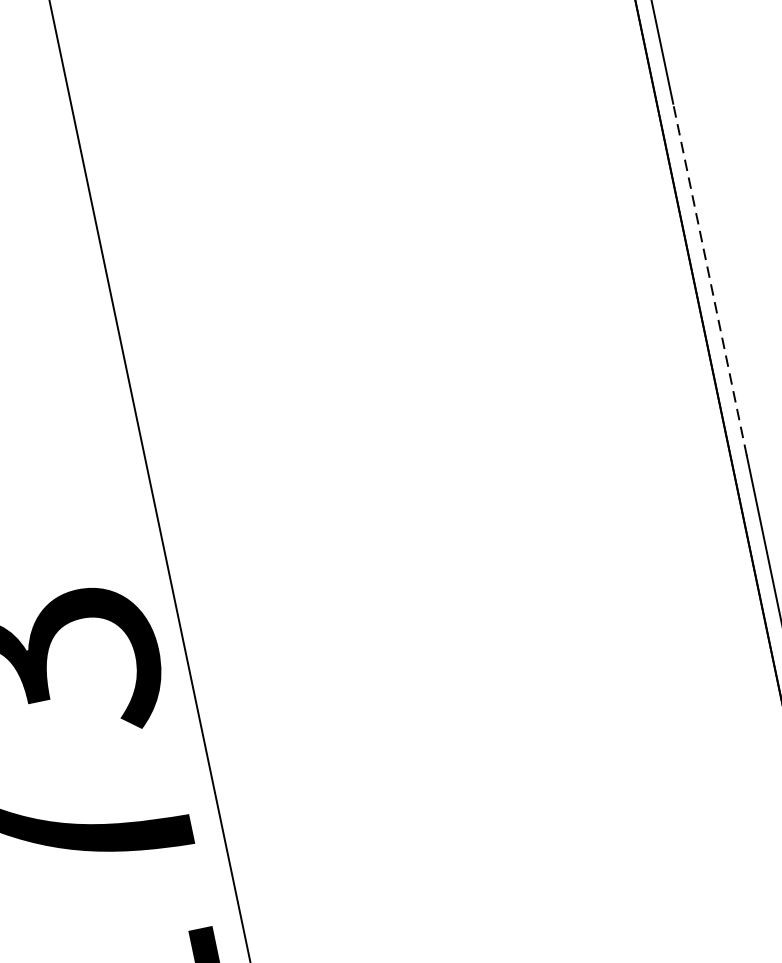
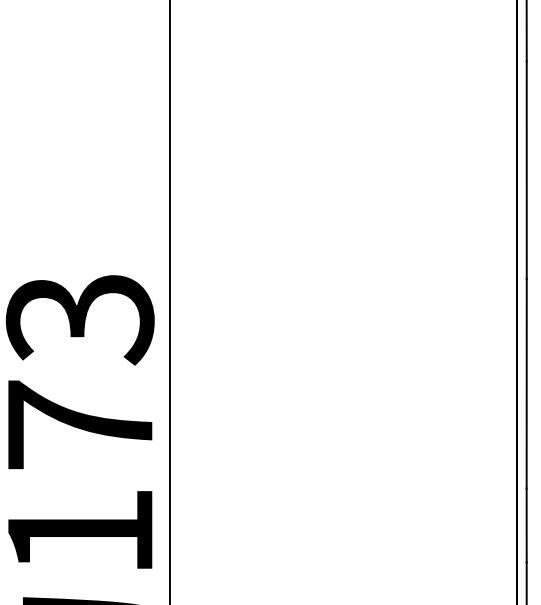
line: (709, 280) -> (526, 170), dashed -> solid

